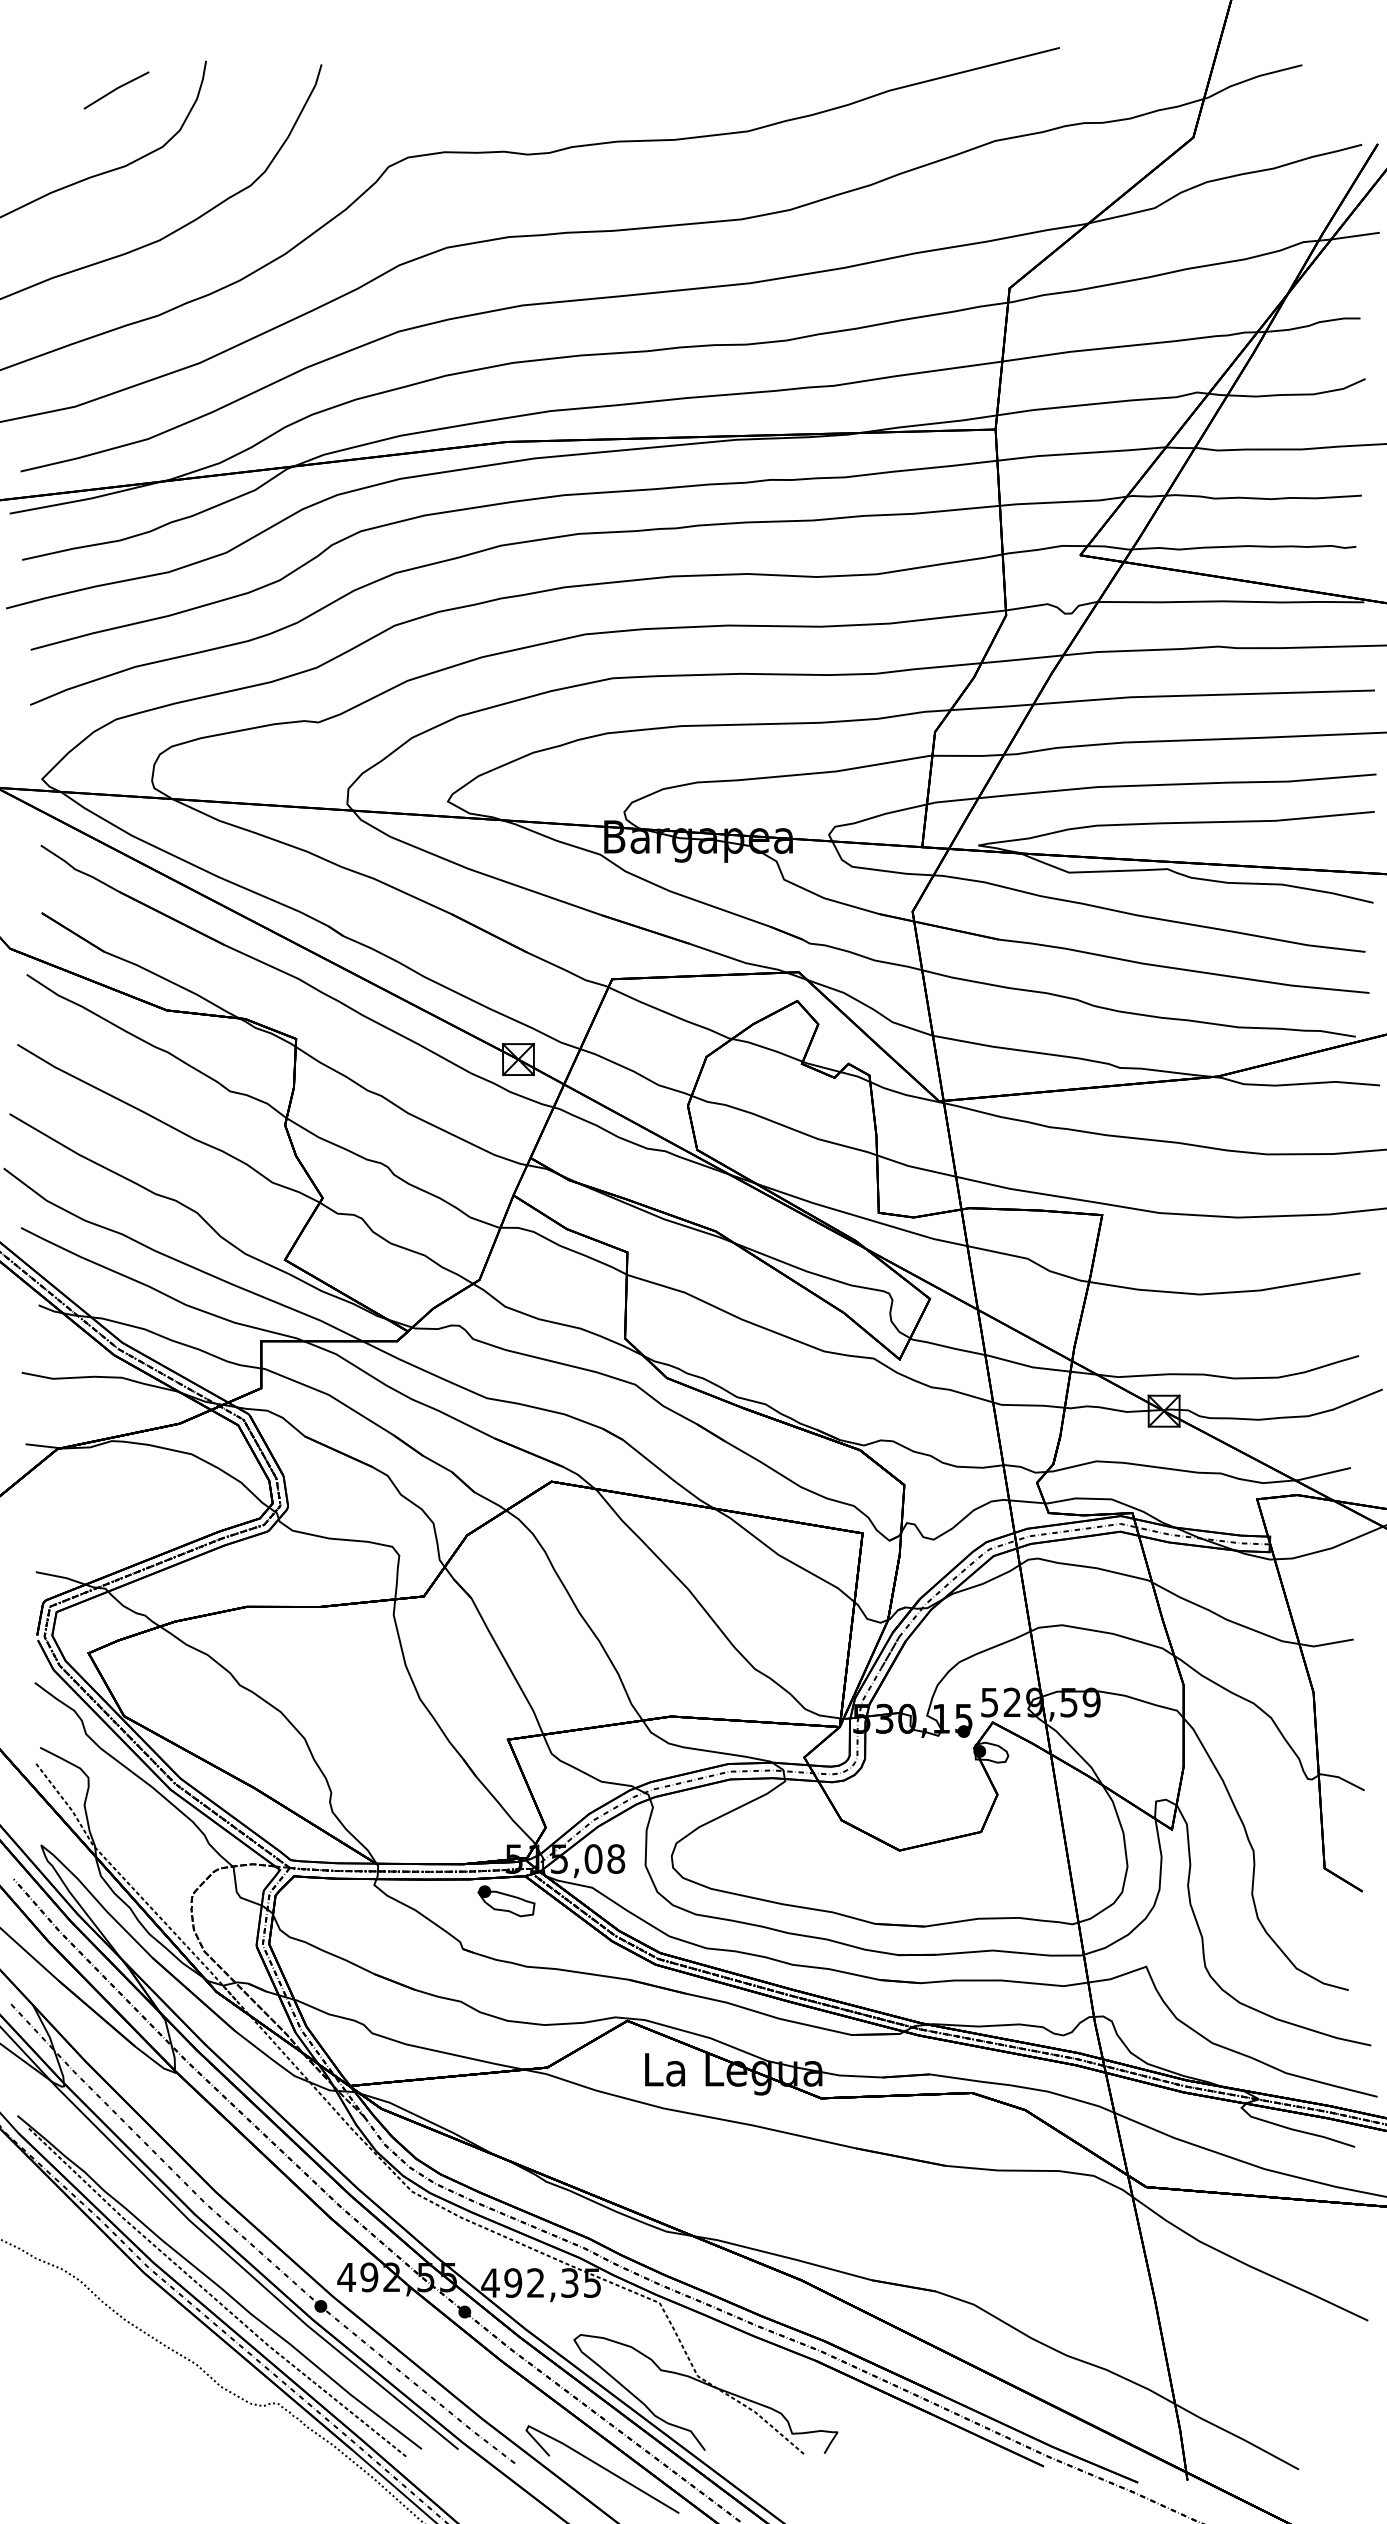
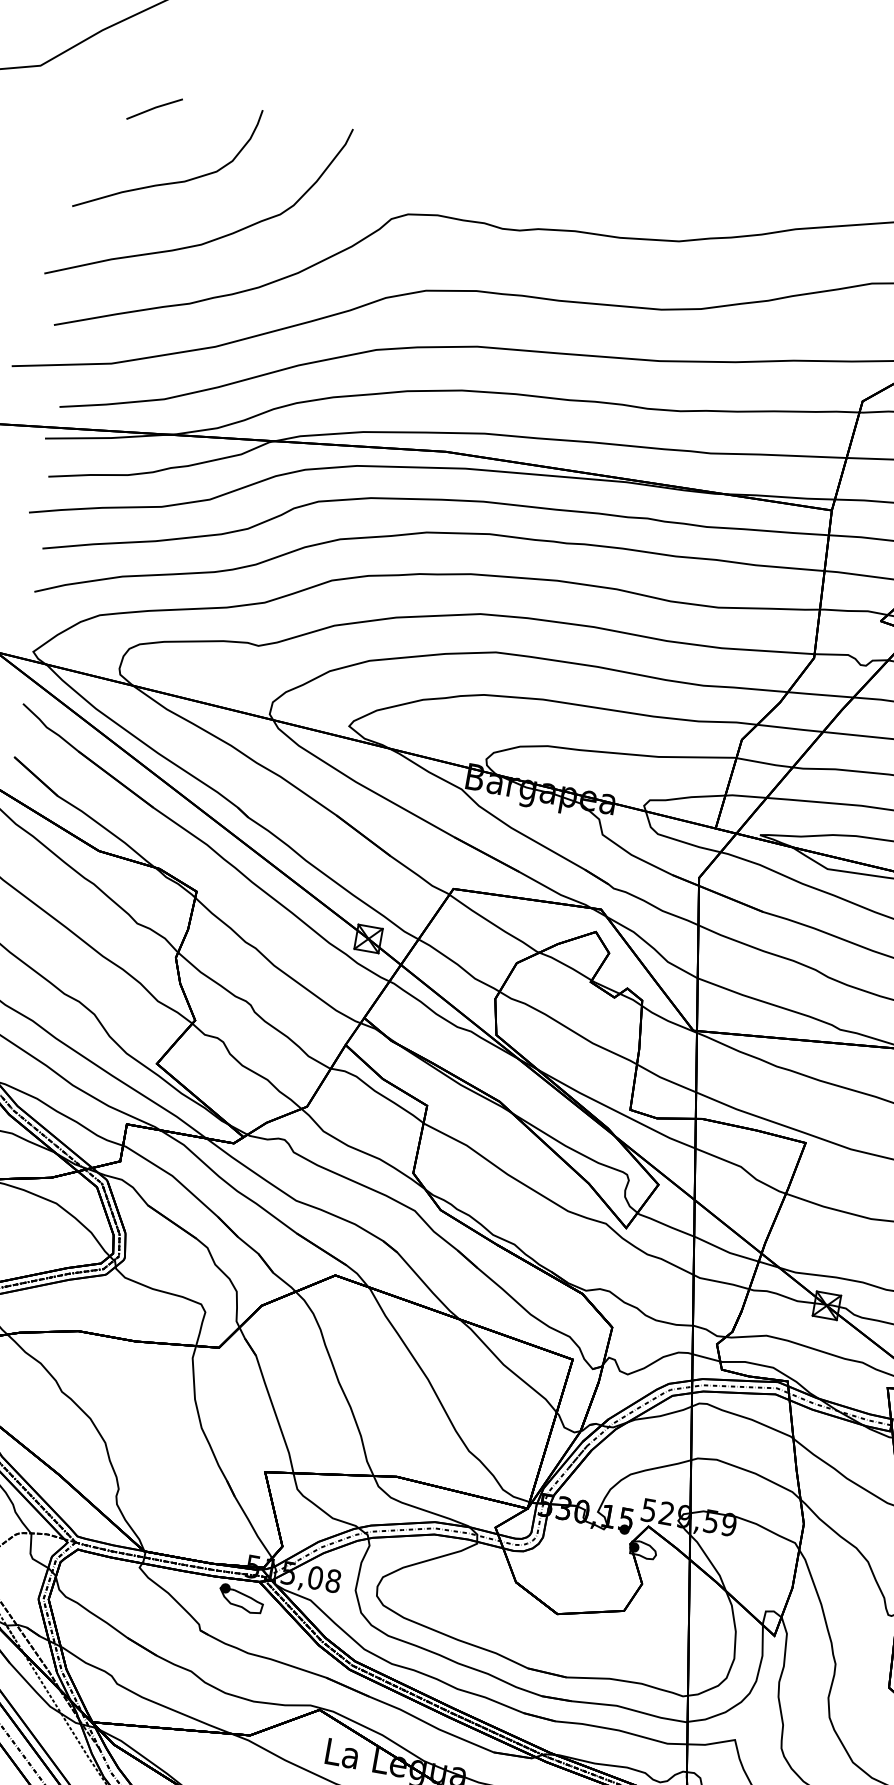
line: (116, 89) -> (154, 108), moved

